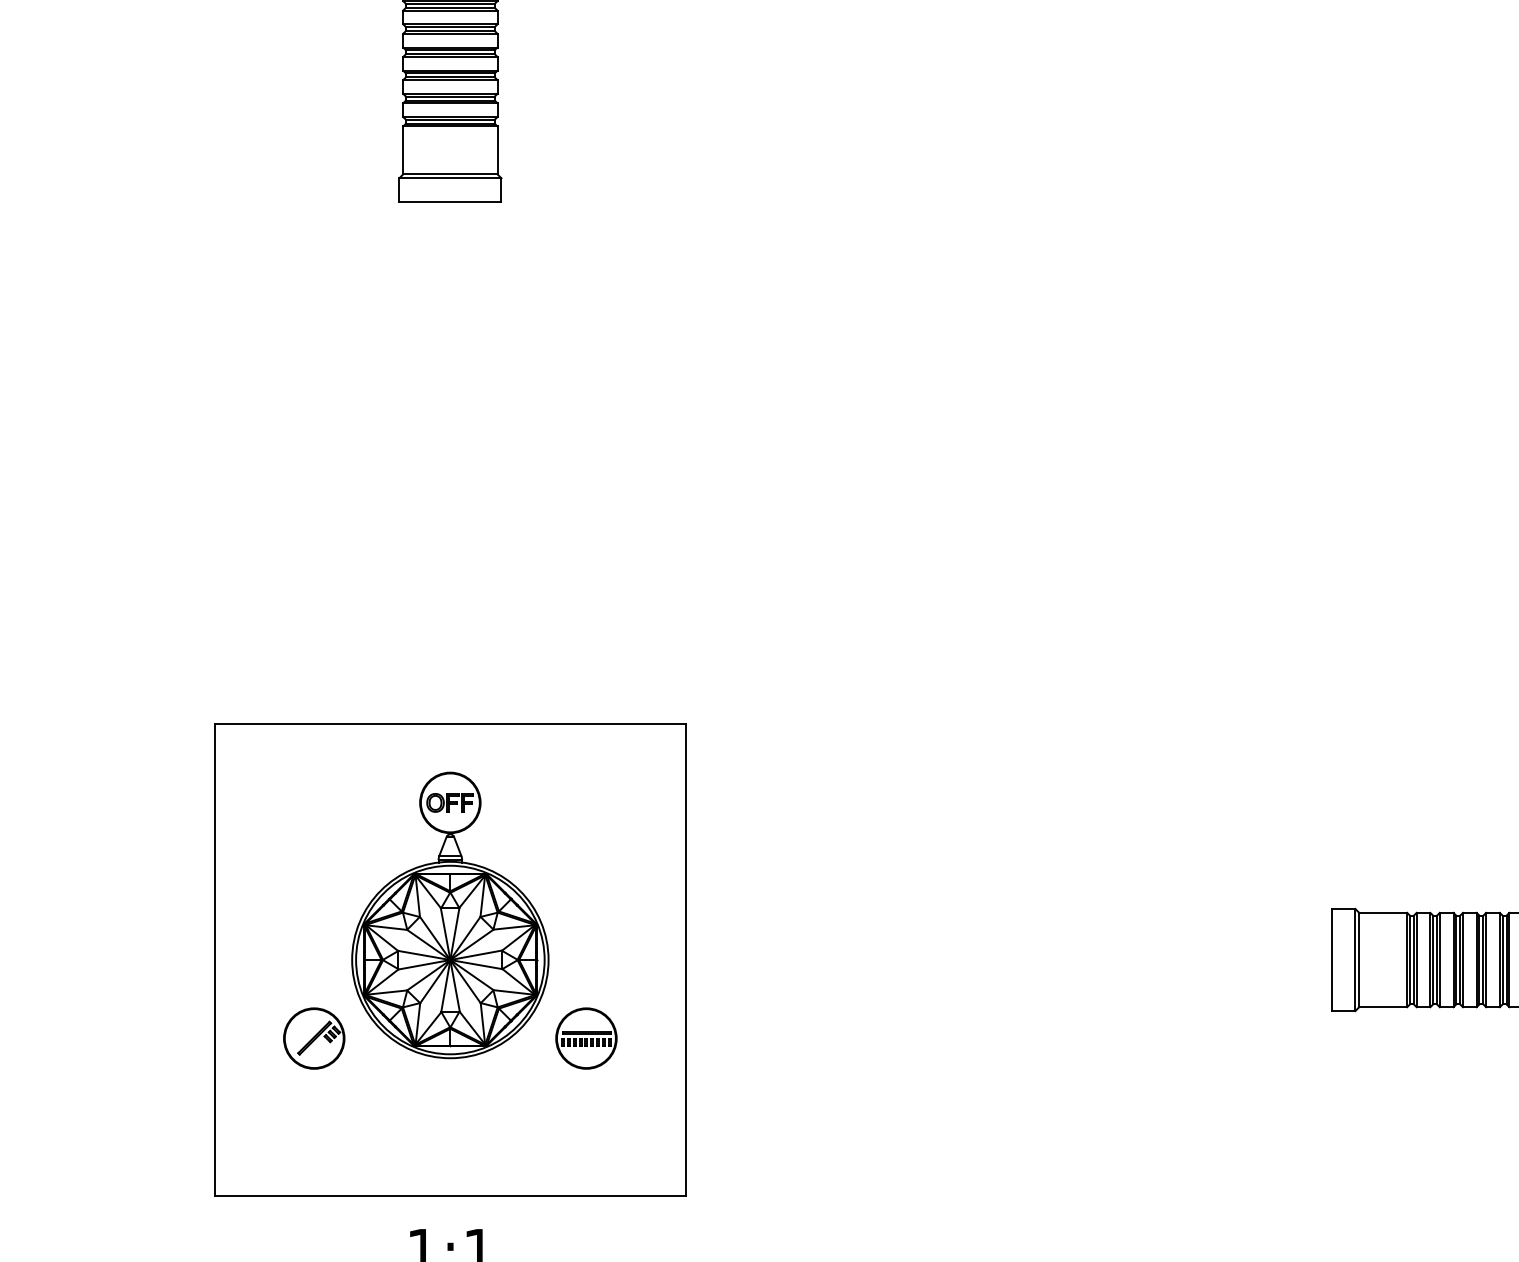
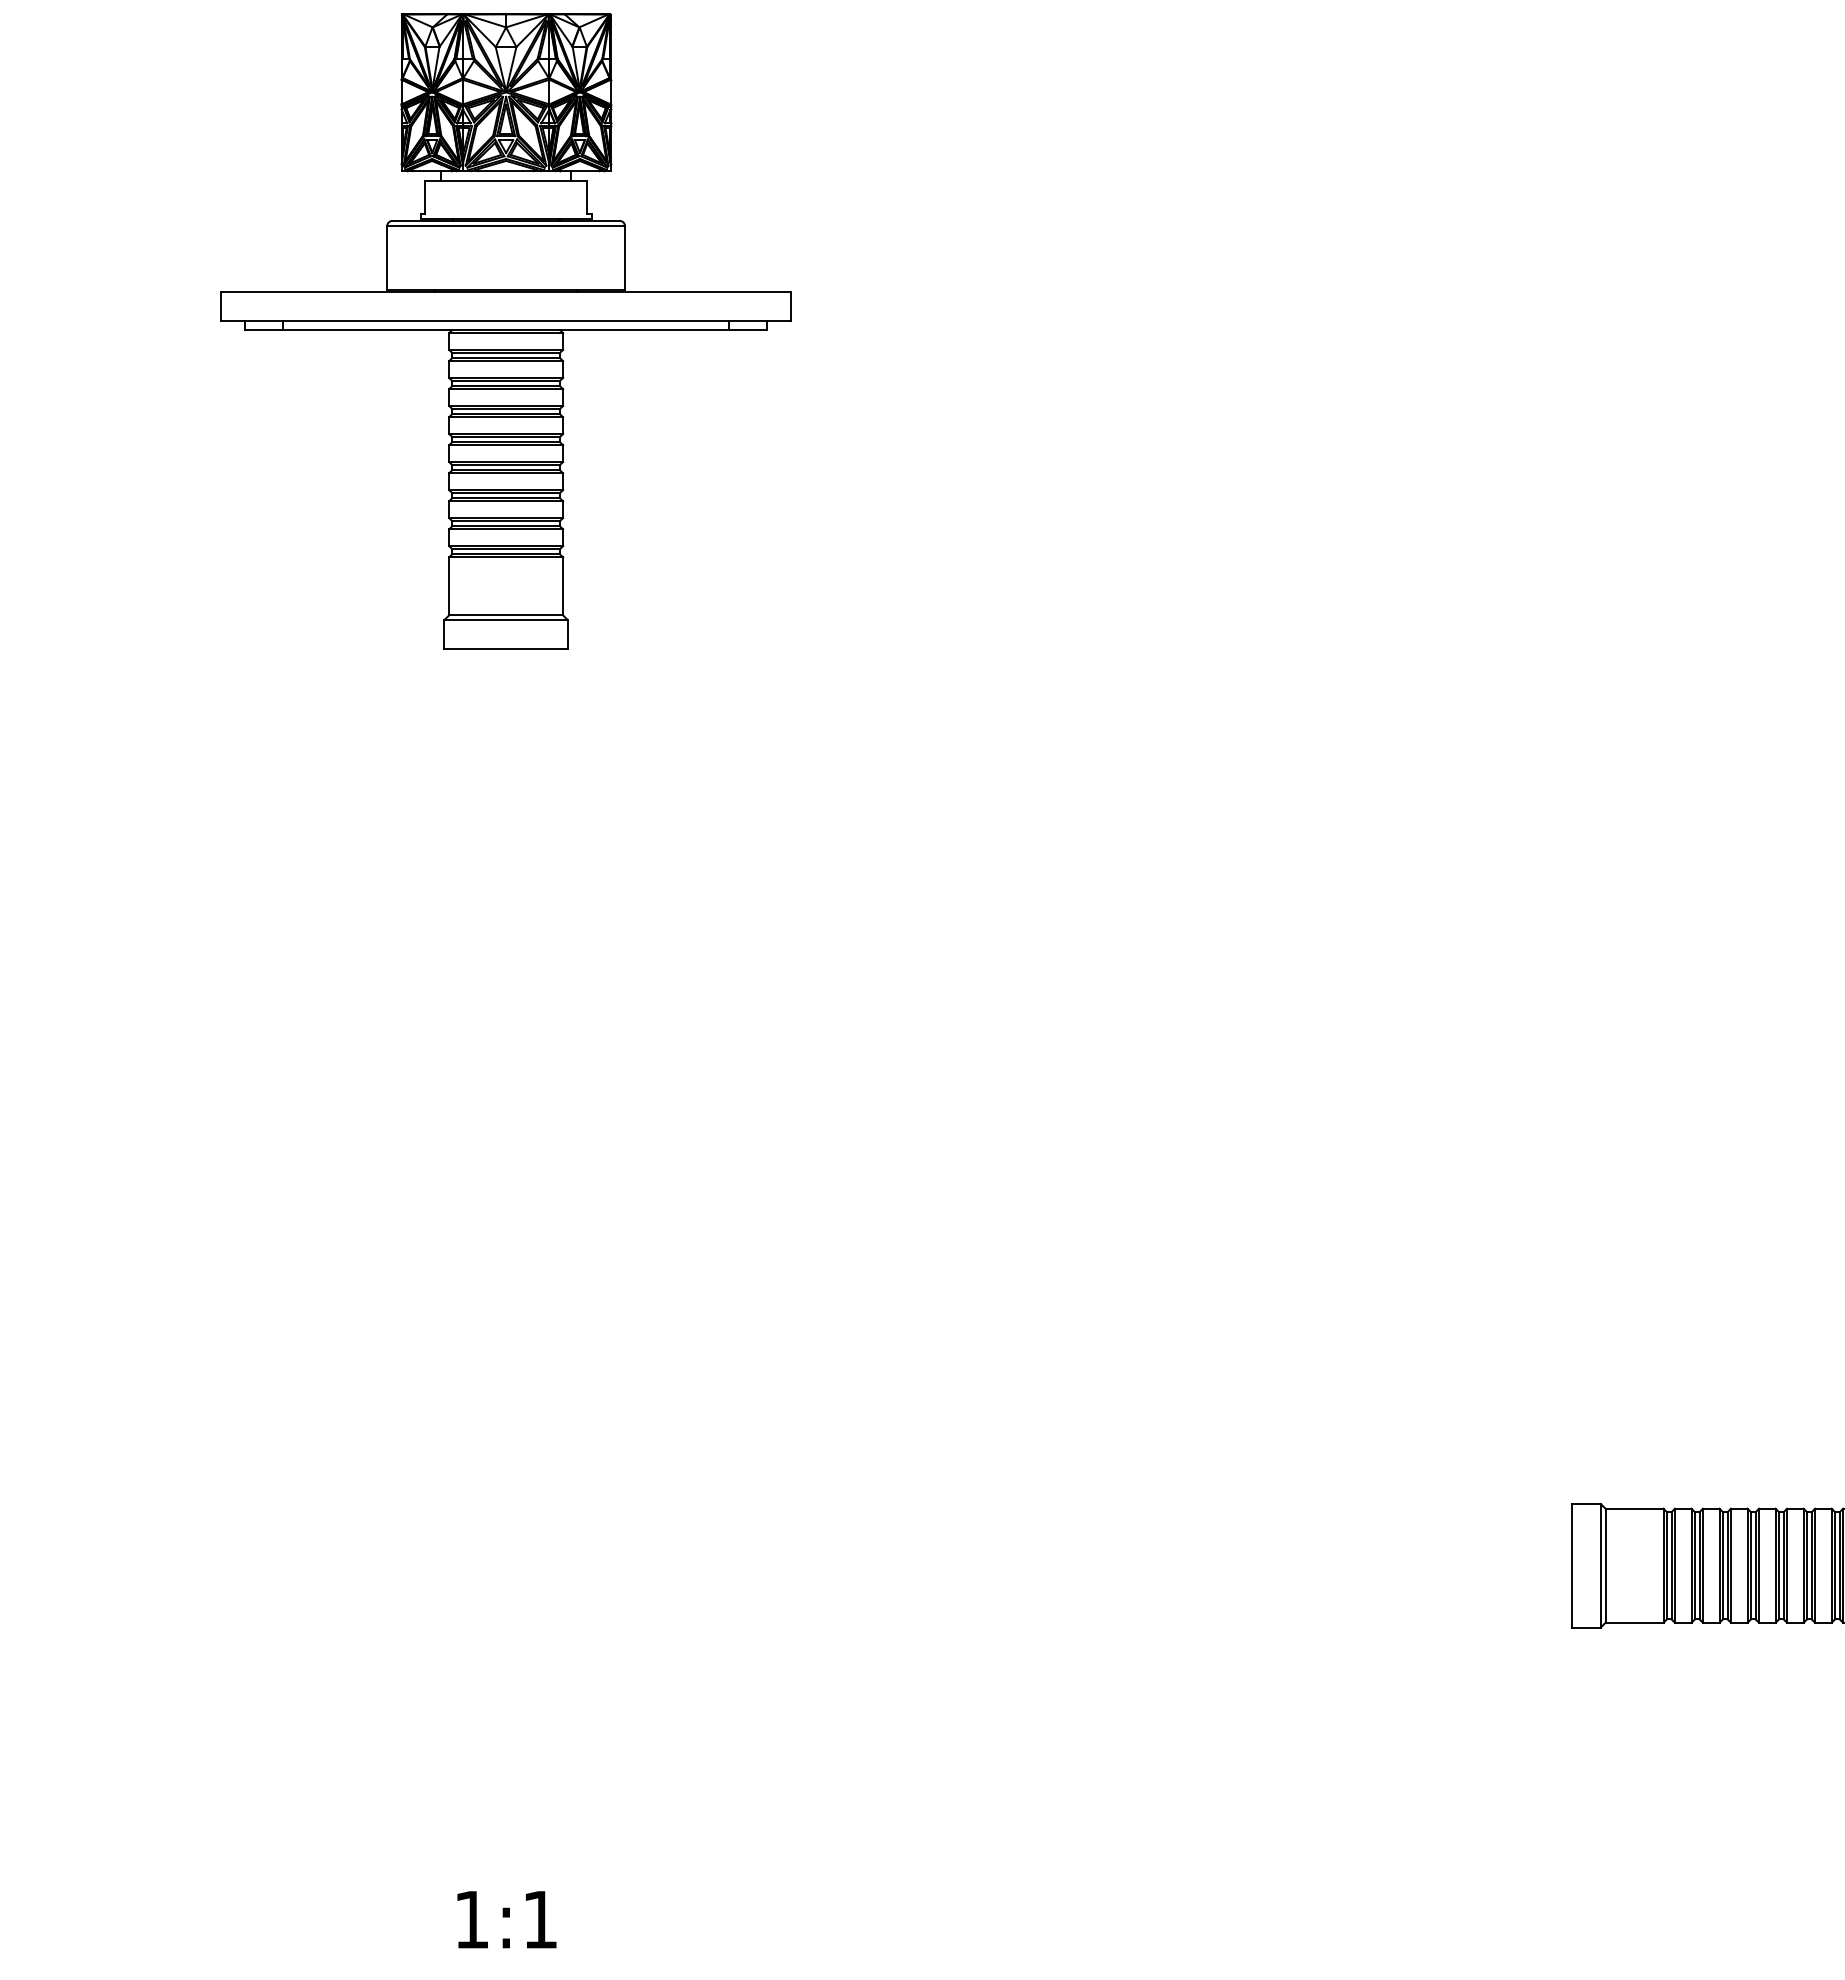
part: (449, 959) -> (505, 1565), removed

